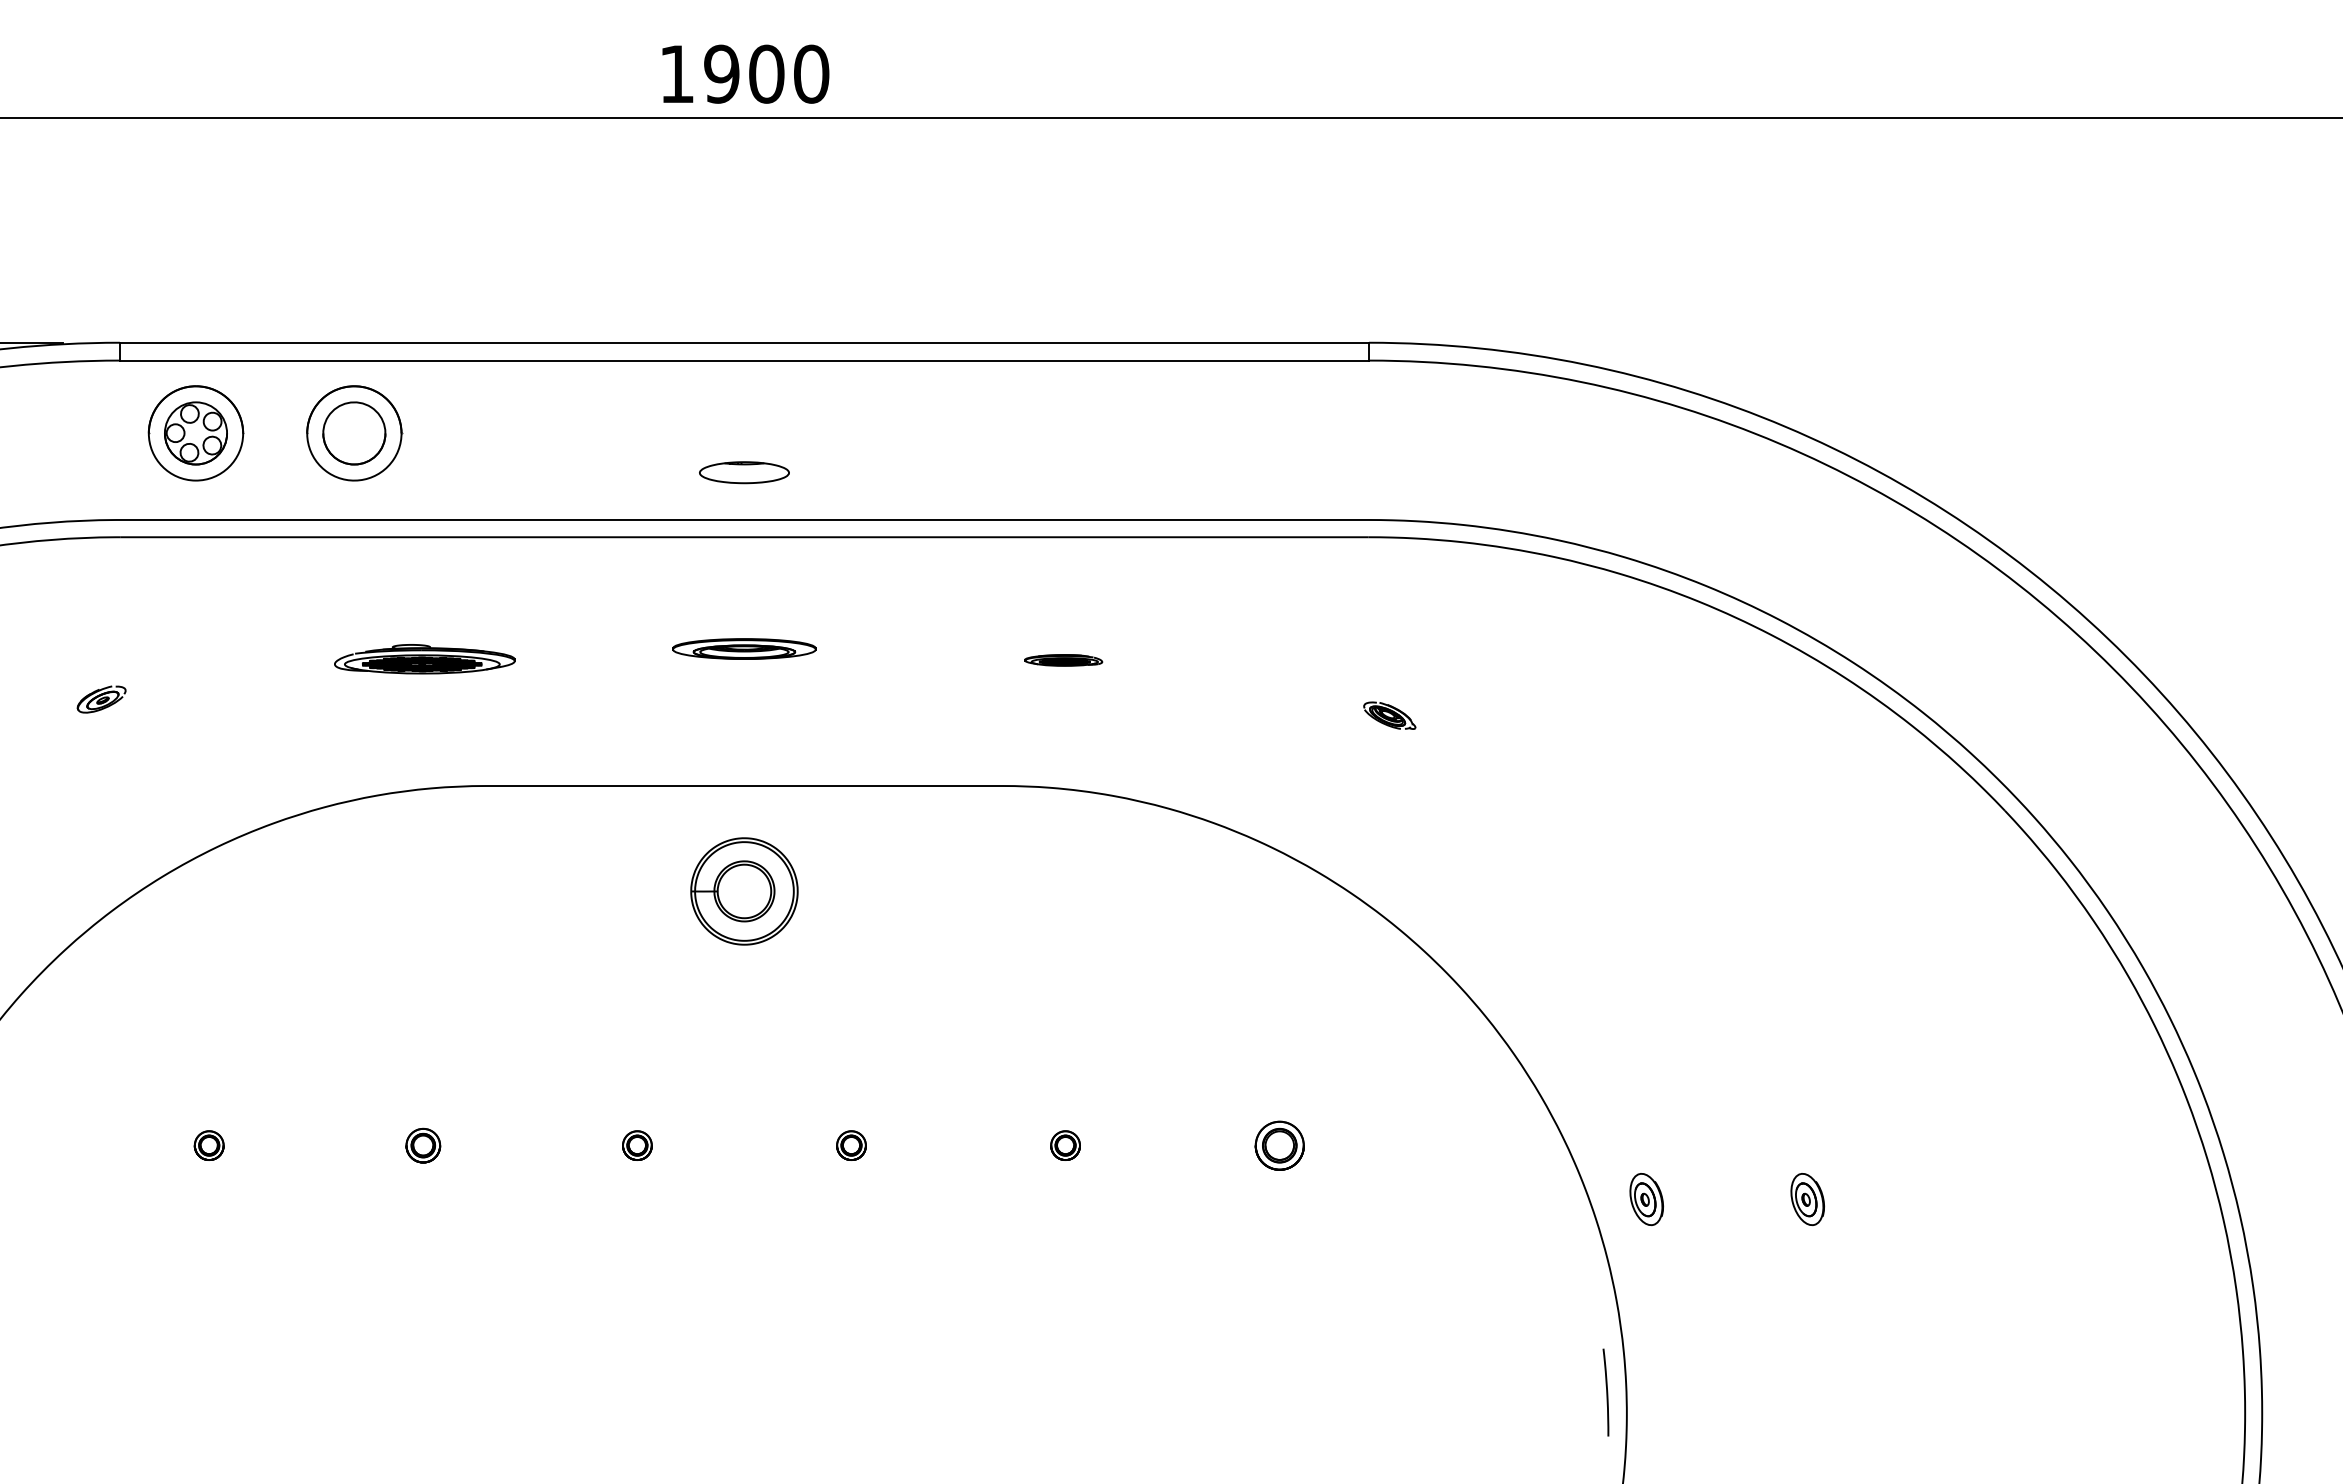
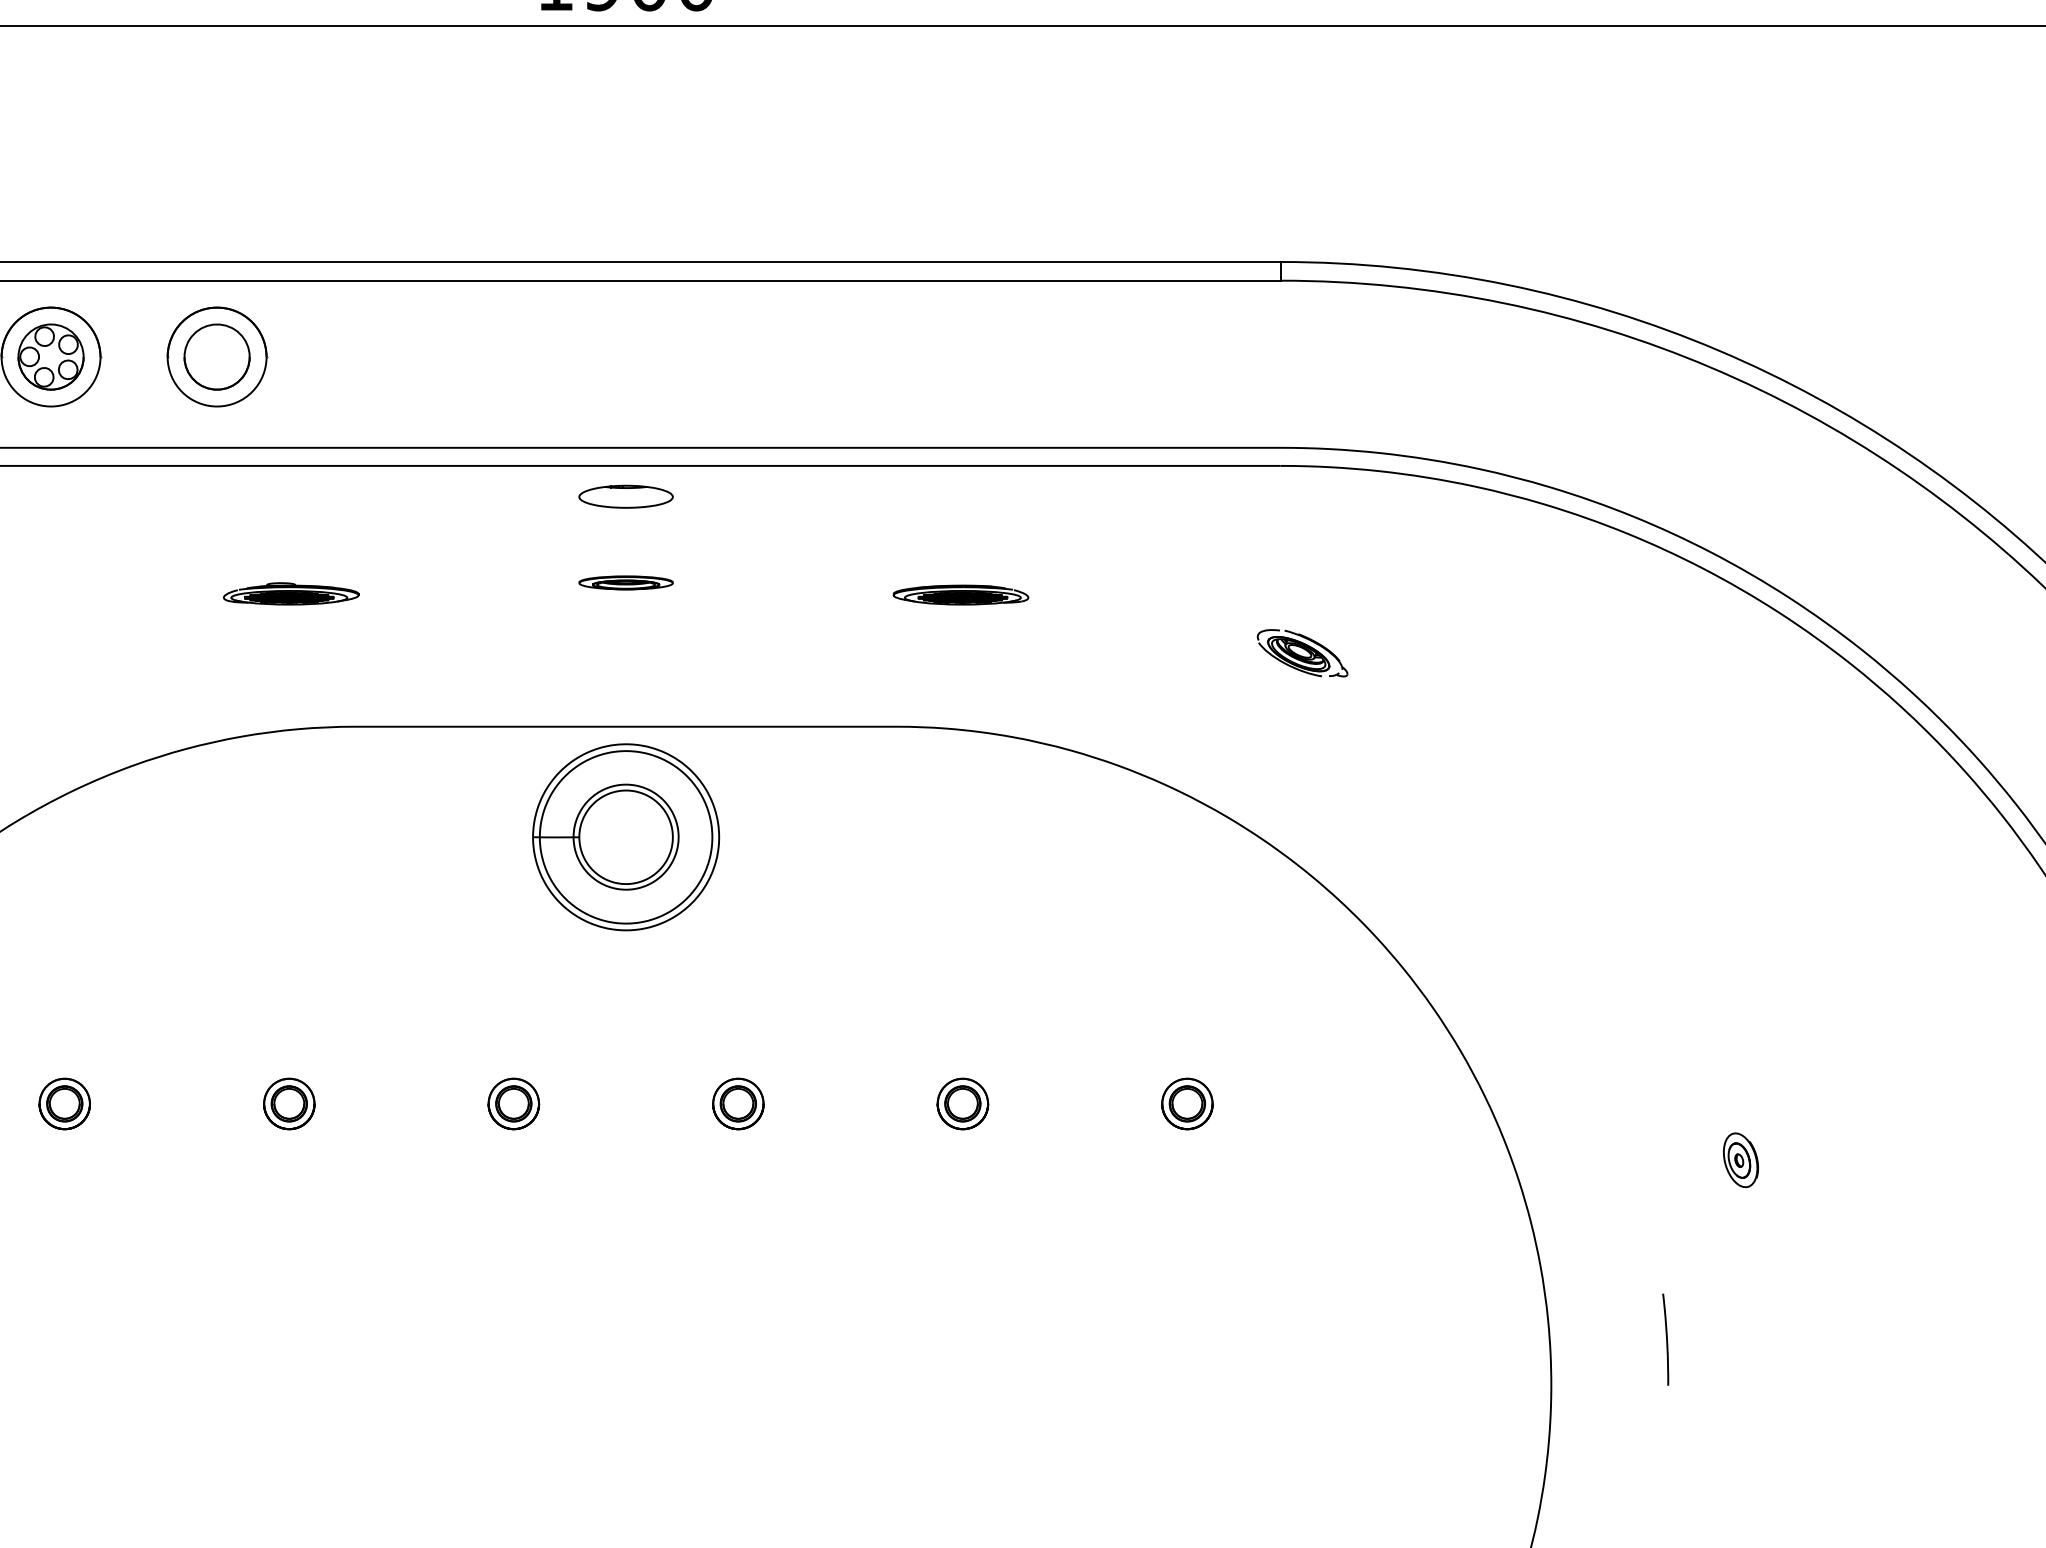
part: (744, 472) -> (626, 496), moved
part: (744, 648) -> (626, 582), size x0.62
part: (425, 659) -> (291, 594), size x0.71
part: (1063, 660) -> (960, 595), size x1.67
part: (1389, 715) -> (1302, 652), size x1.67
part: (744, 891) -> (626, 837), size x1.67
part: (209, 1145) -> (65, 1103), size x1.67
part: (423, 1145) -> (289, 1103), size x1.43
part: (637, 1145) -> (513, 1103), size x1.67
part: (851, 1145) -> (738, 1103), size x1.67
part: (1065, 1145) -> (962, 1103), size x1.67
part: (1646, 1199) -> (1571, 1160), removed
curve: (1606, 1392) -> (1666, 1339), moved

